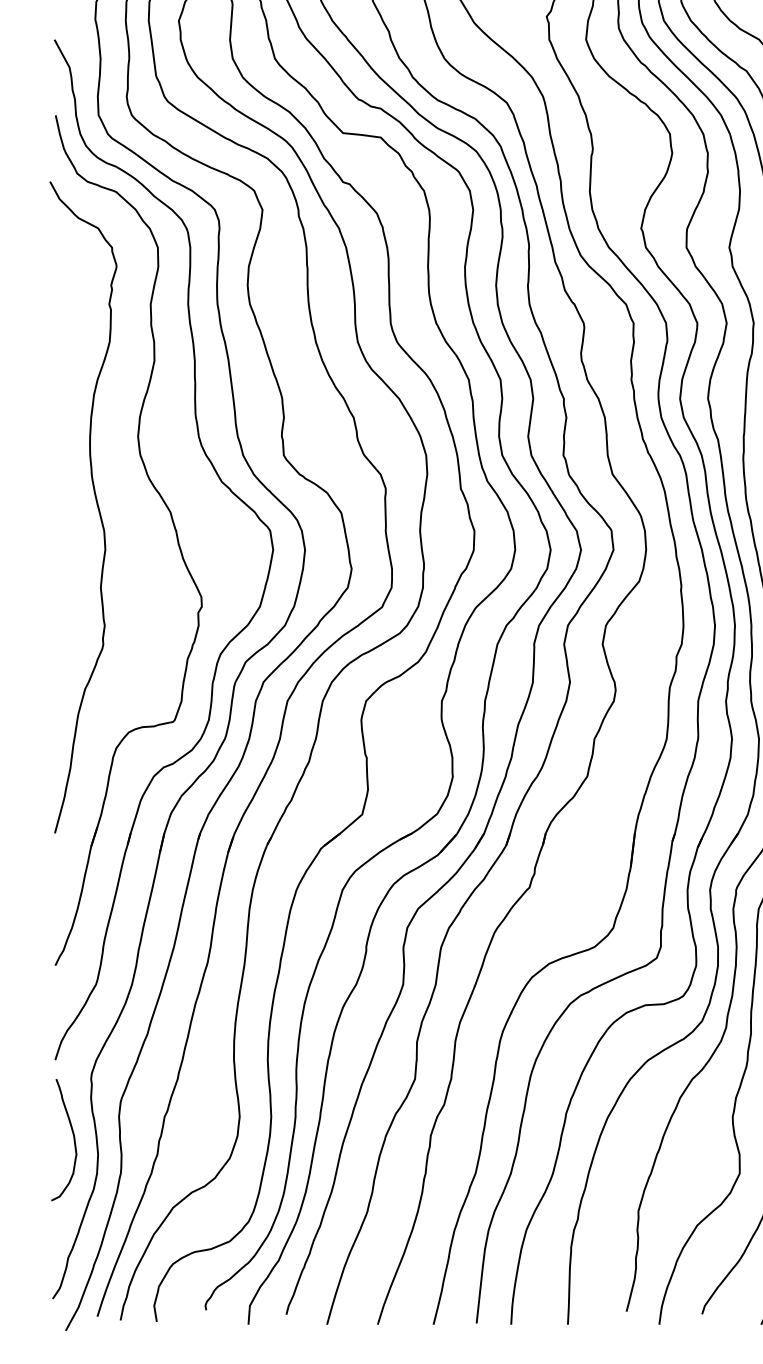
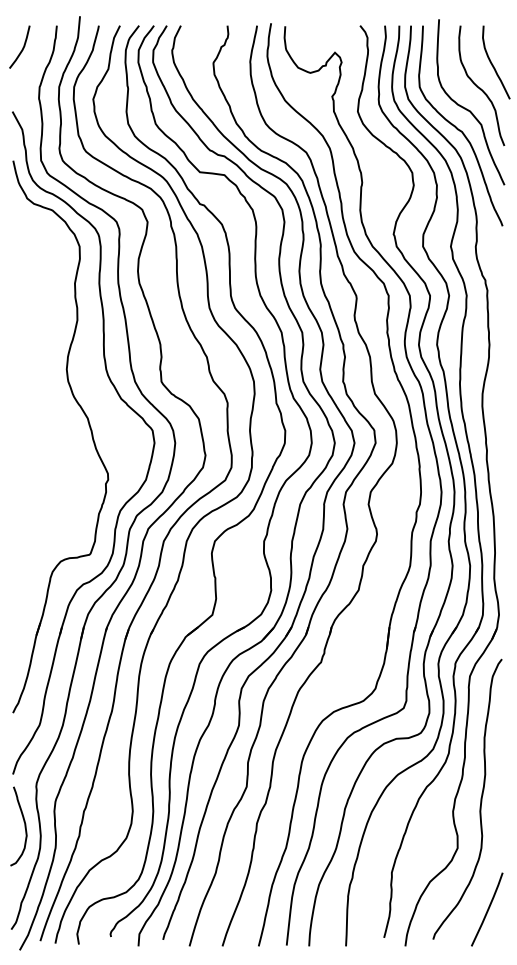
curve: (96, 506) -> (39, 414), removed

